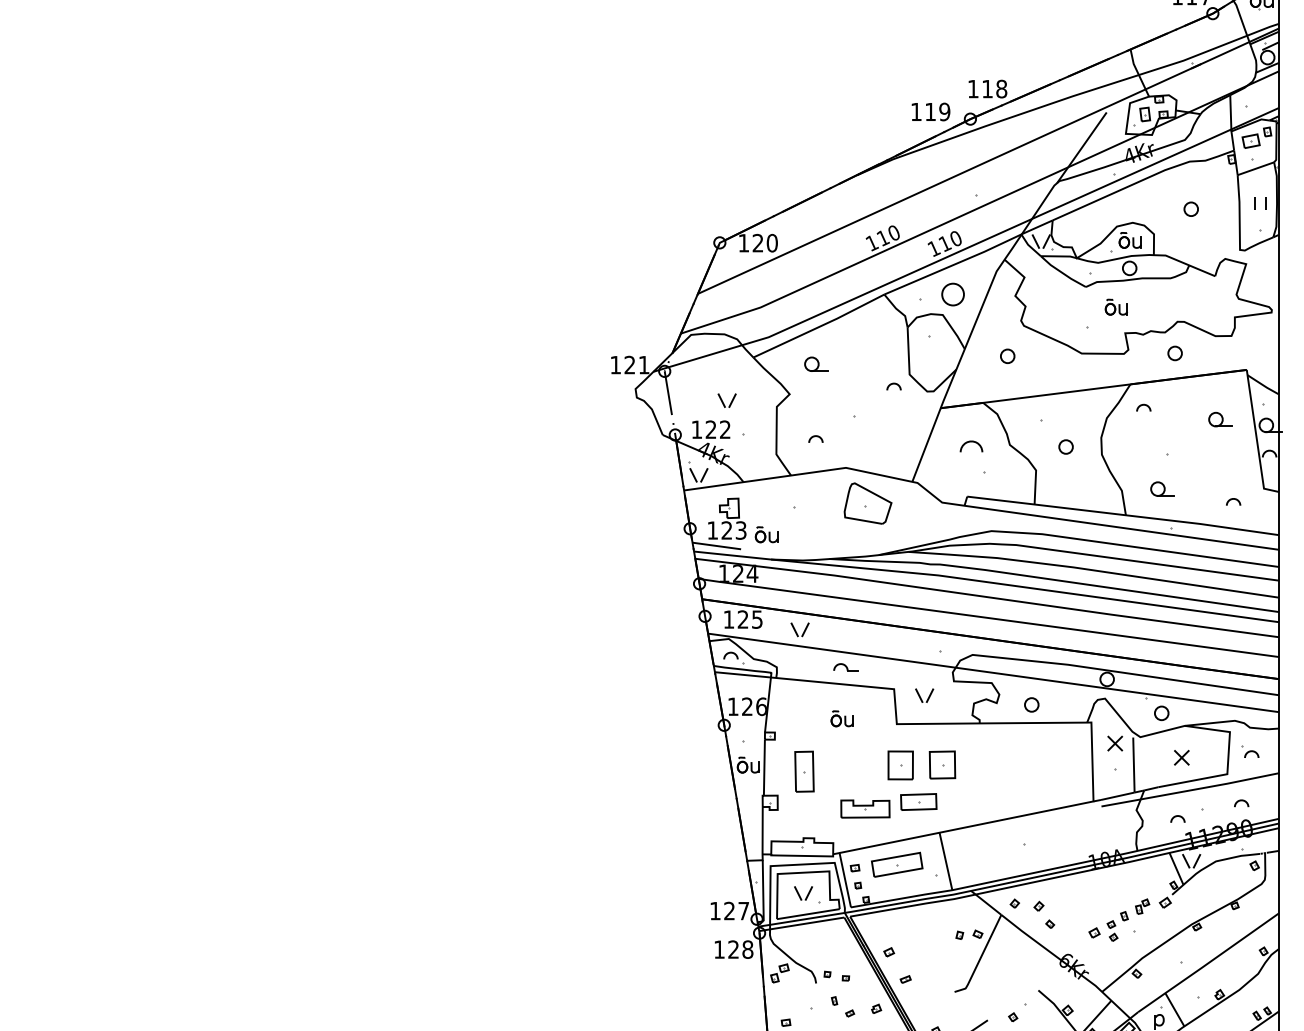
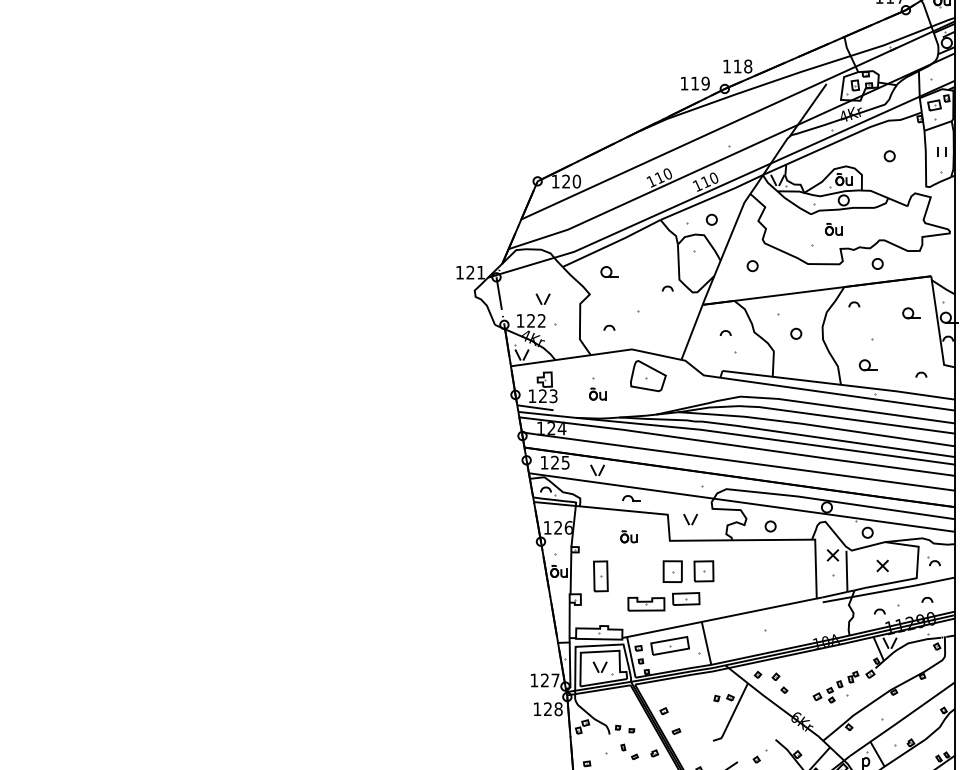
part: (952, 293) -> (711, 219), size x0.62
part: (971, 445) -> (725, 332), size x0.62
part: (766, 534) -> (597, 393), moved

